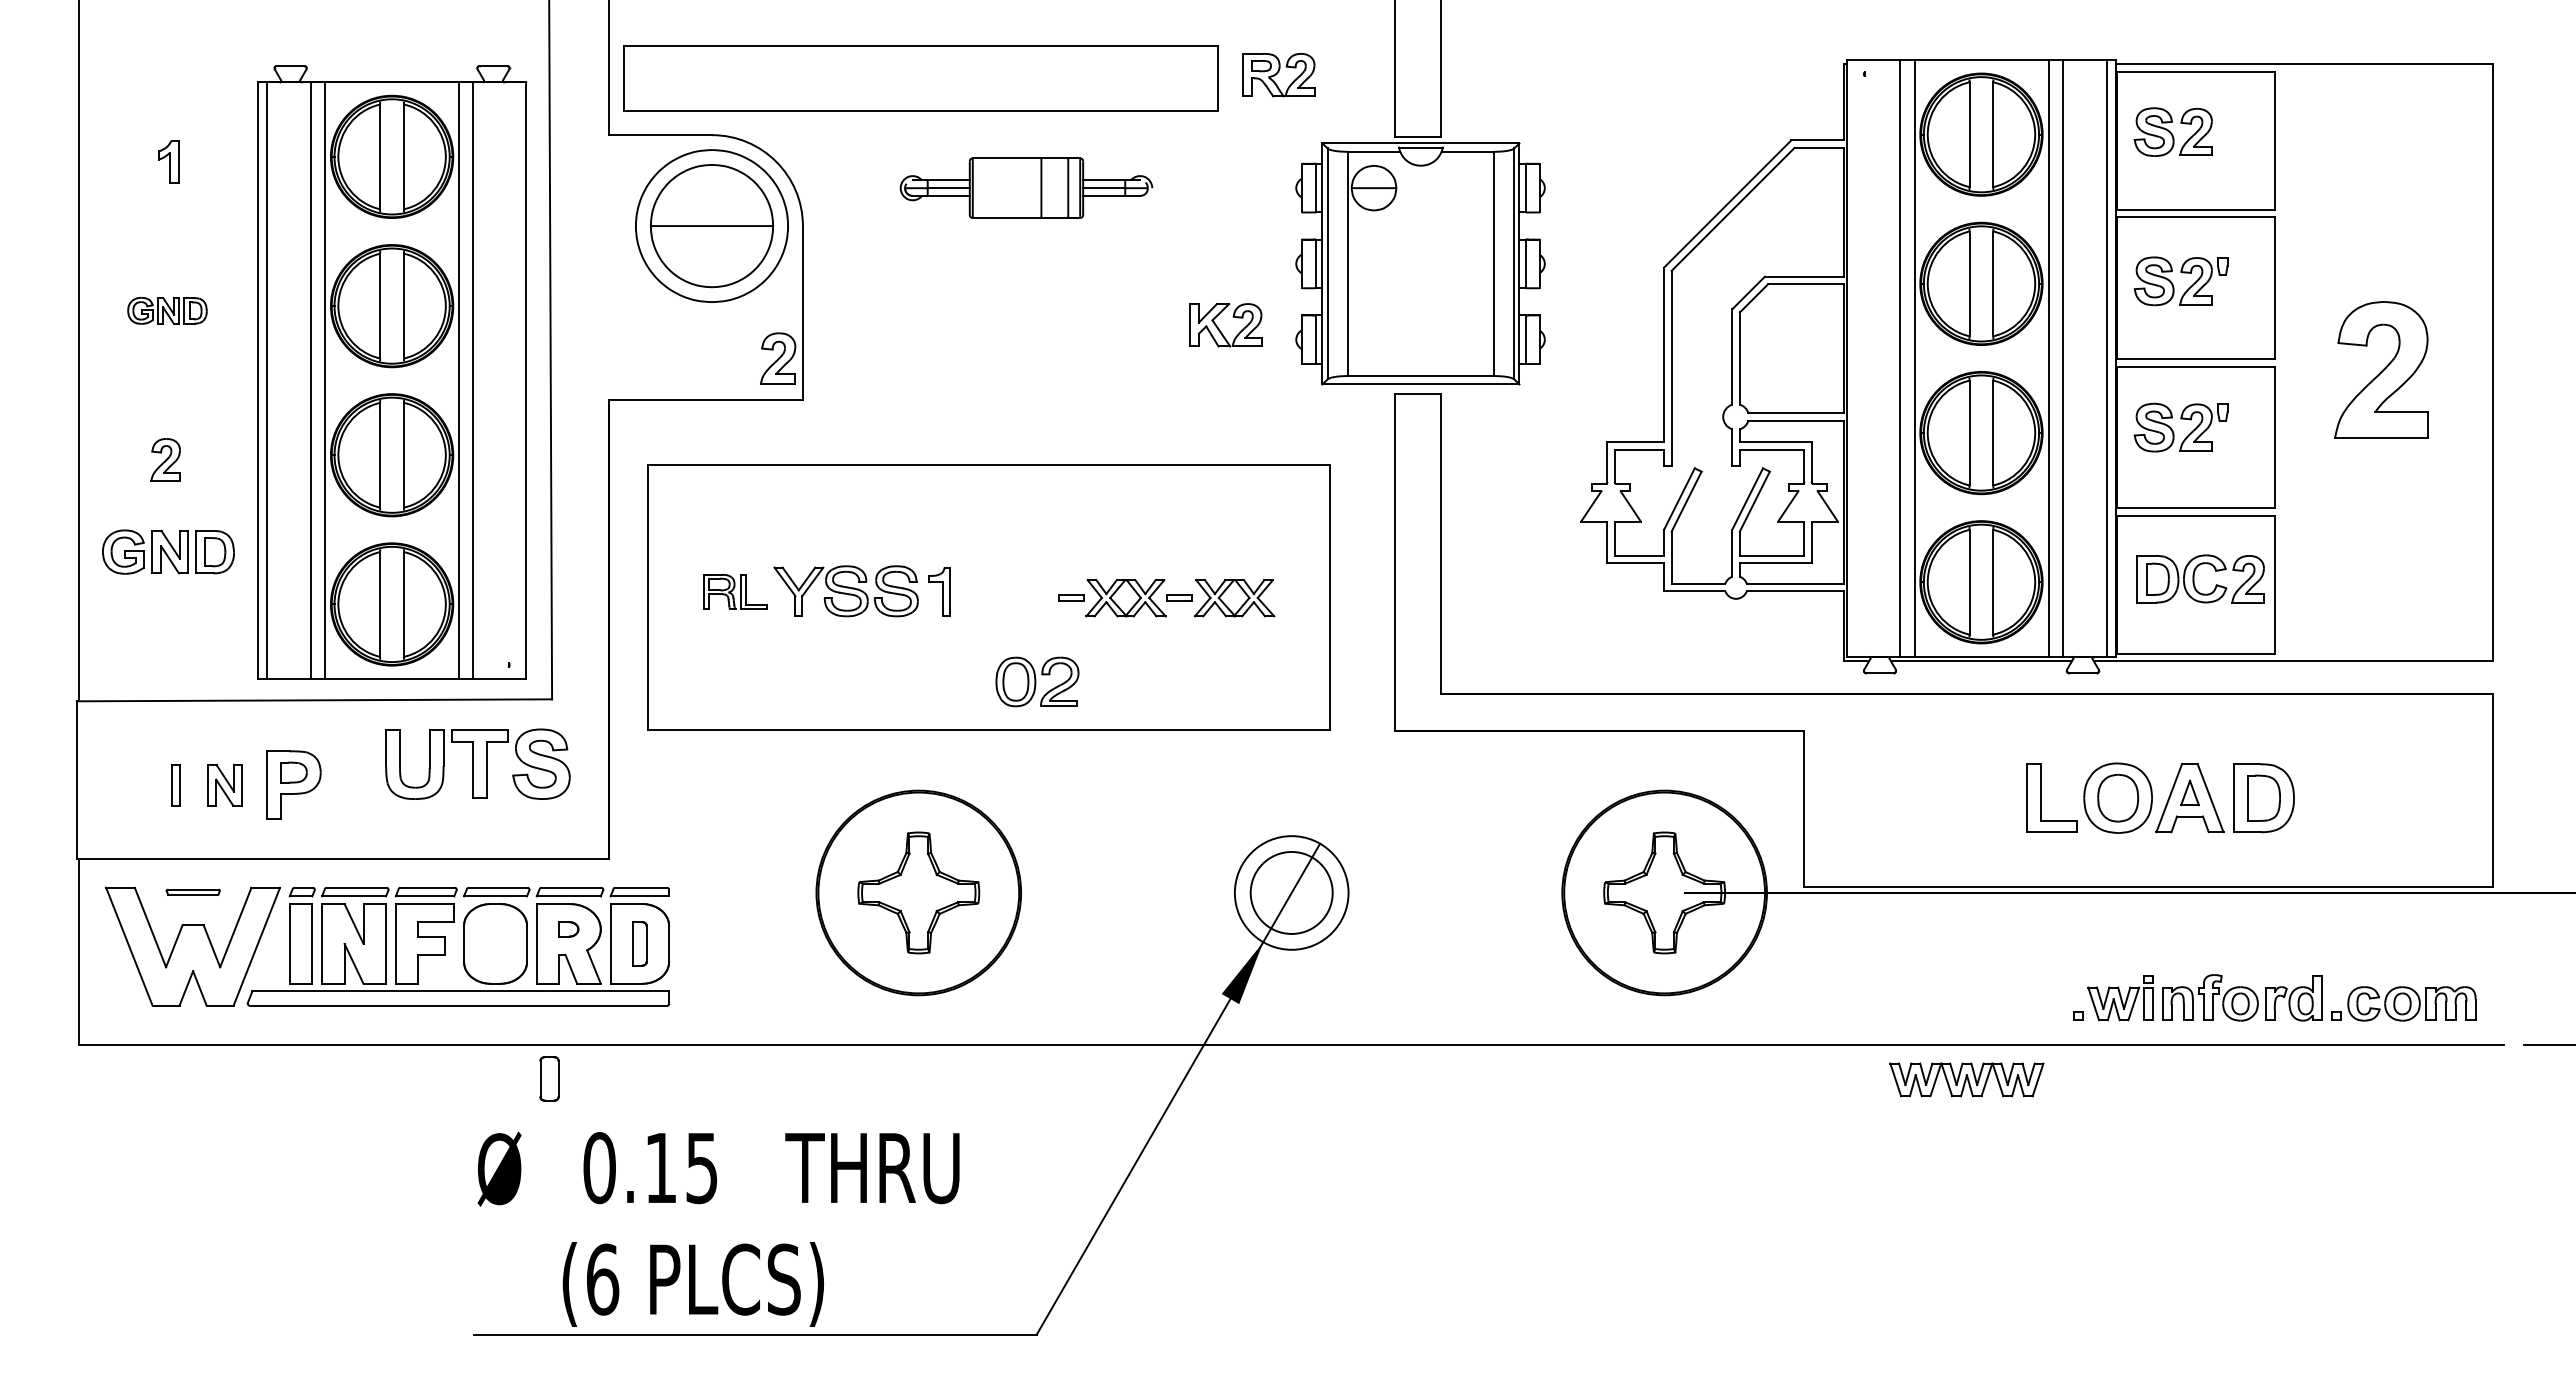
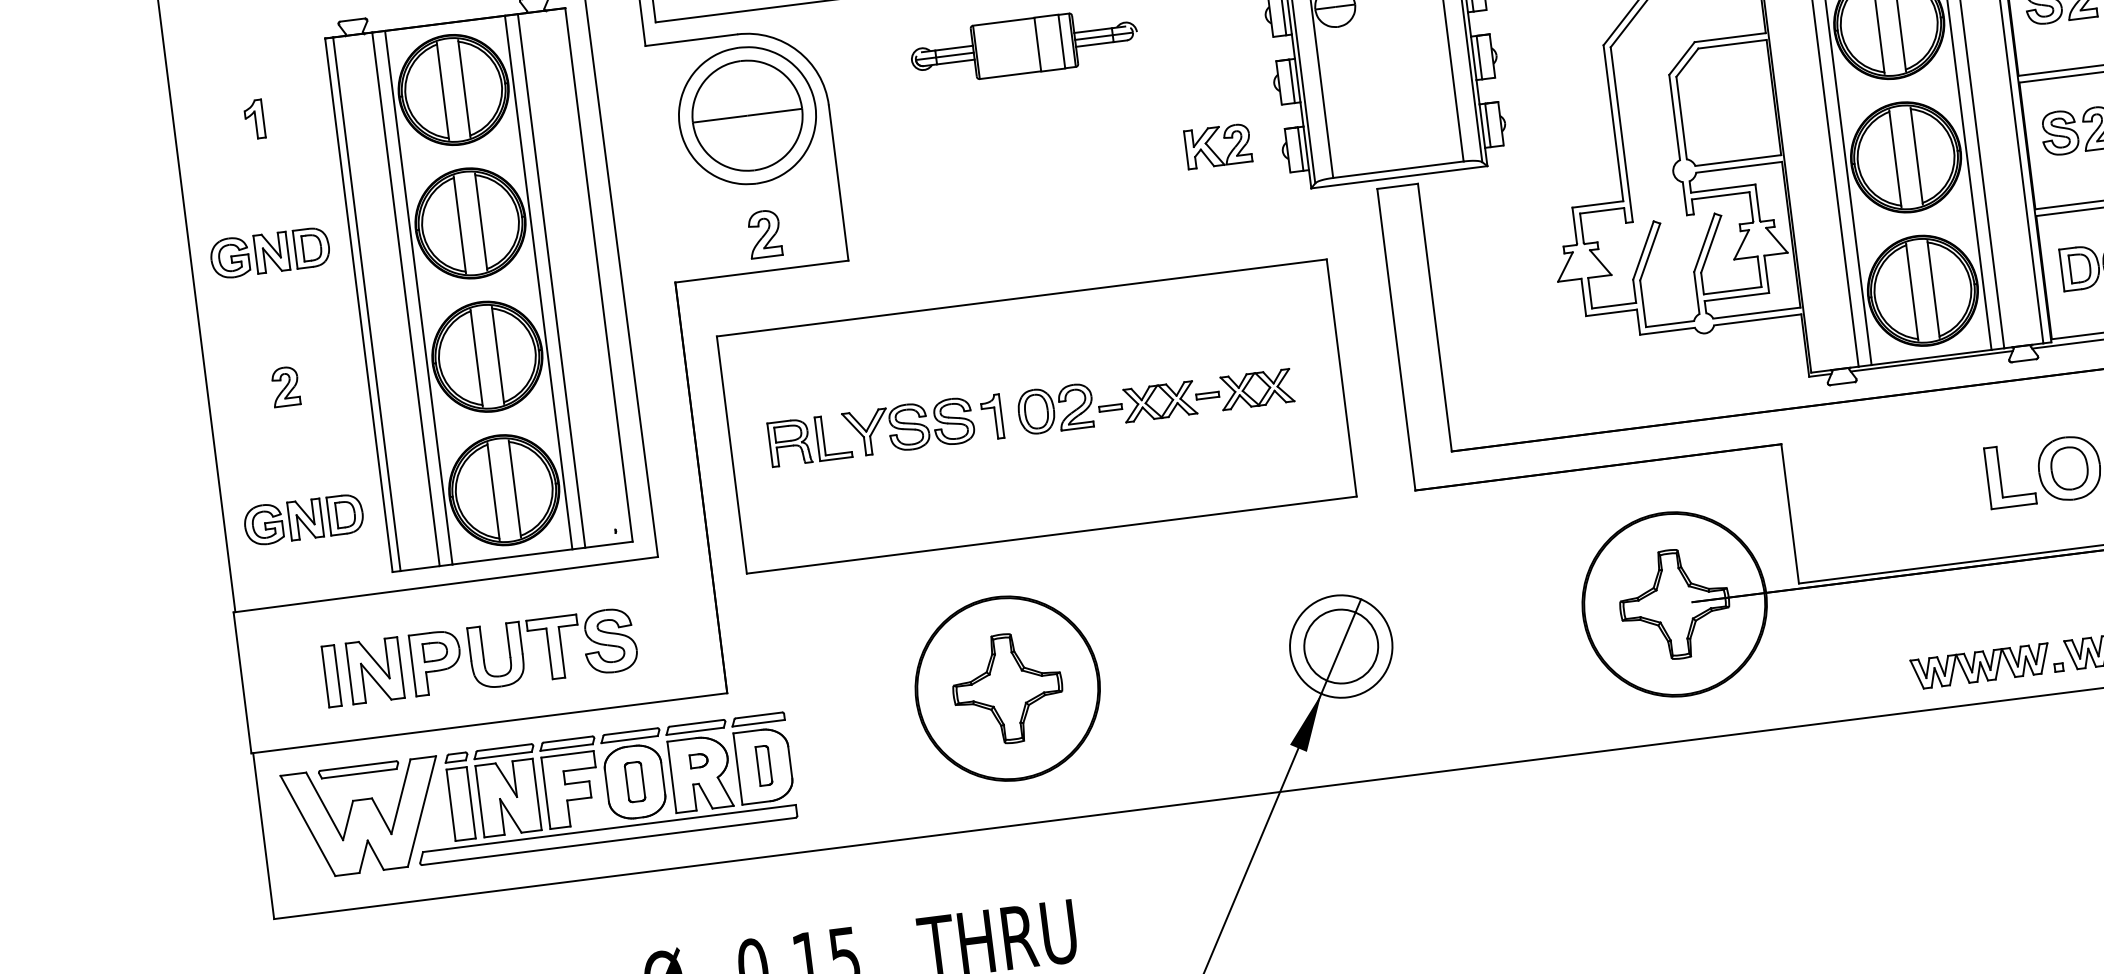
part: (167, 310) -> (270, 252), size x1.67
part: (778, 358) -> (764, 233), moved
part: (168, 551) -> (303, 519), moved
part: (735, 591) -> (809, 439), size x1.43
part: (1037, 681) -> (1055, 408), moved
part: (477, 763) -> (552, 647), moved
part: (175, 784) -> (330, 675), size x1.67
part: (224, 785) -> (374, 671), size x1.67
part: (193, 892) -> (359, 770), size x1.67
part: (549, 1078) -> (634, 781), moved
part: (1966, 1079) -> (1980, 666), moved

